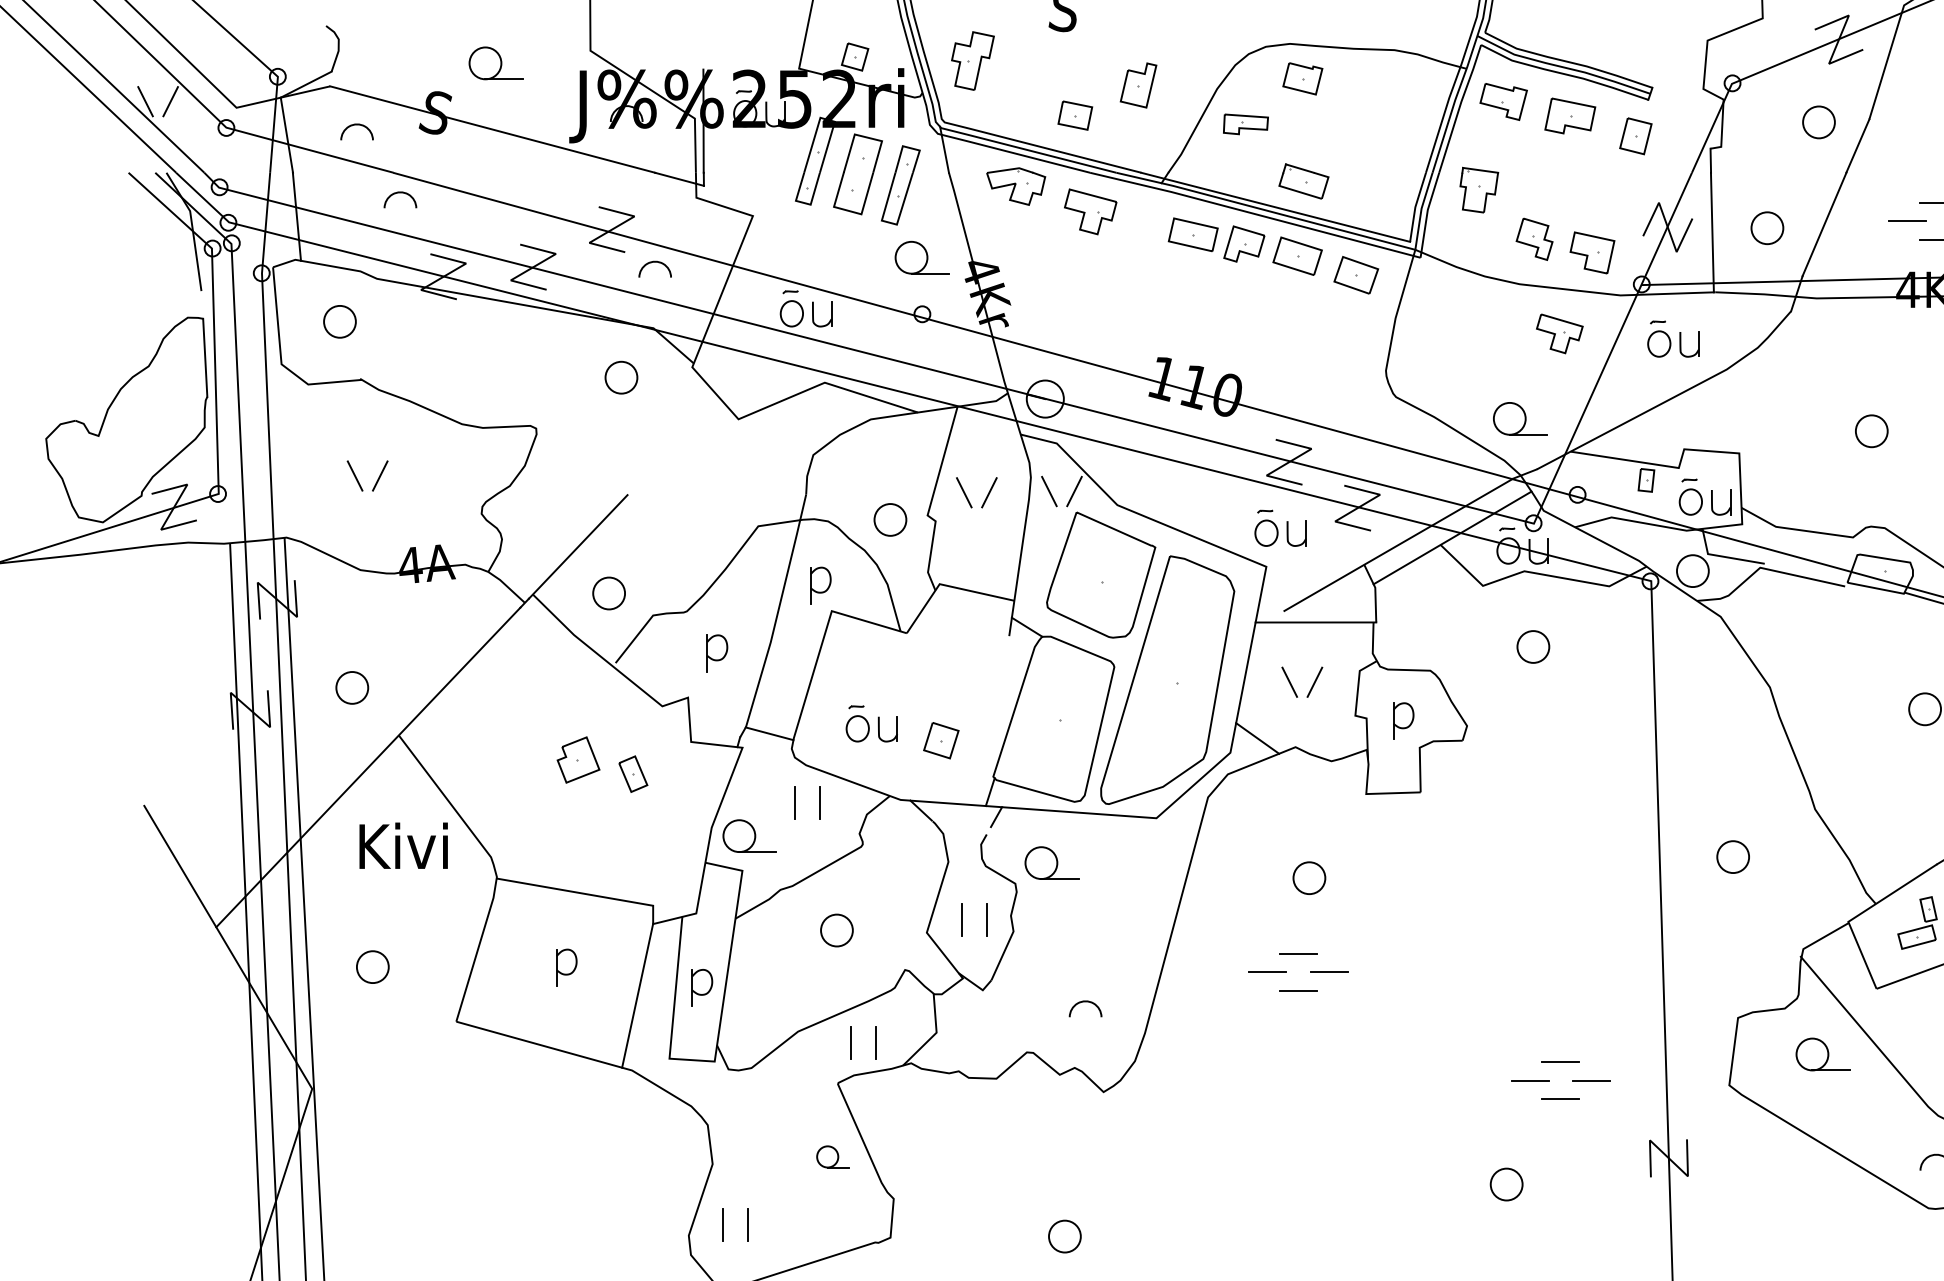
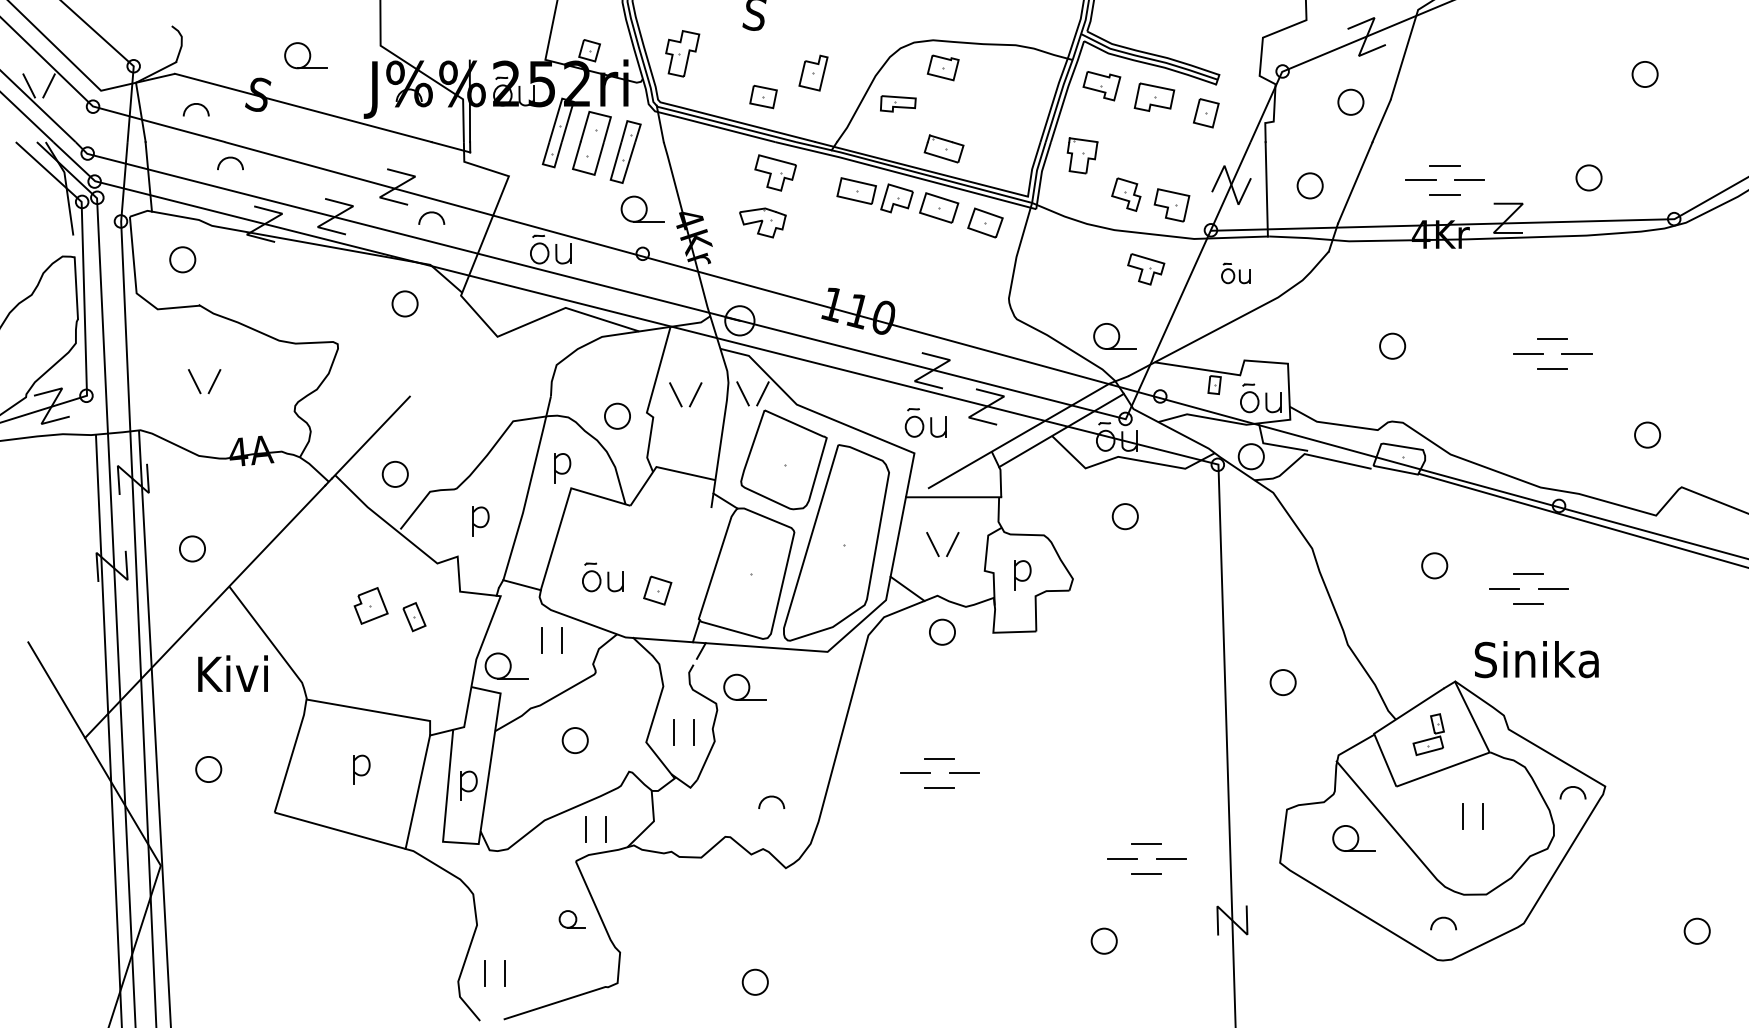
part: (1015, 185) -> (762, 222), moved
part: (1672, 339) -> (1235, 273), size x0.7
part: (1309, 877) -> (942, 631), moved

